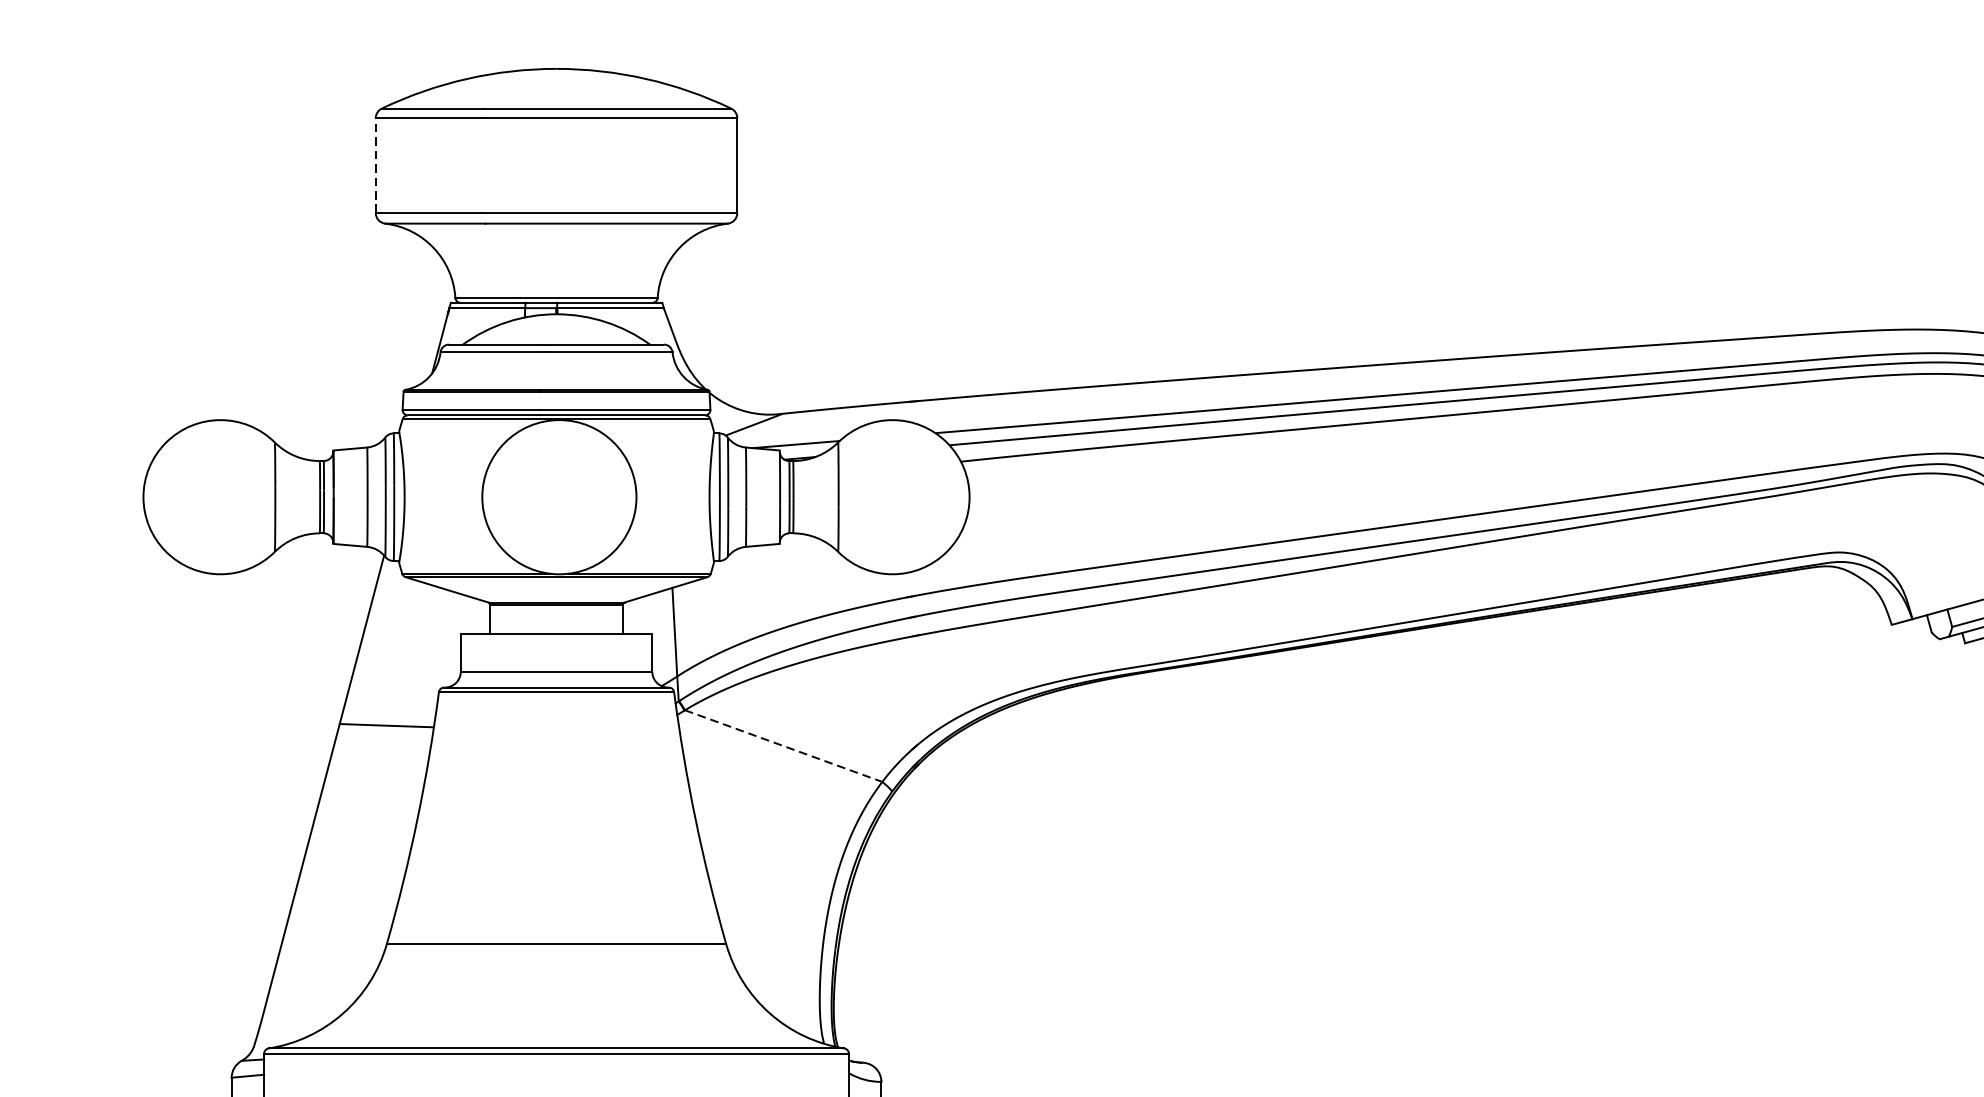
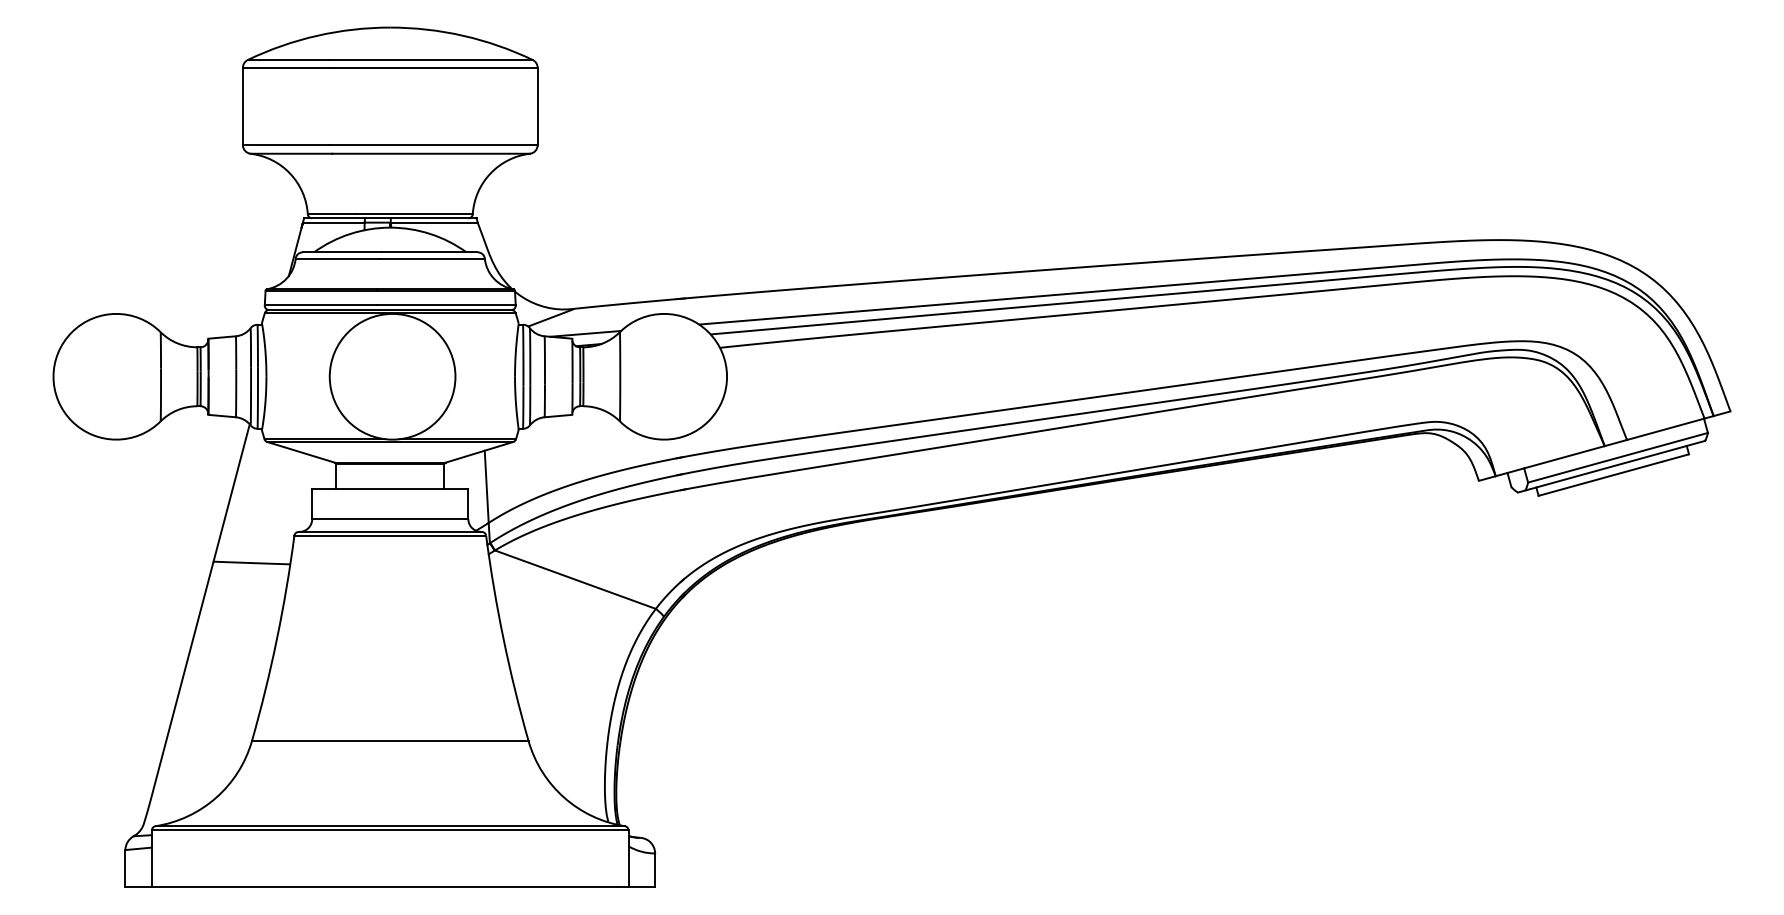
line: (375, 165) -> (242, 106), dashed -> solid
line: (783, 745) -> (575, 579), dashed -> solid

